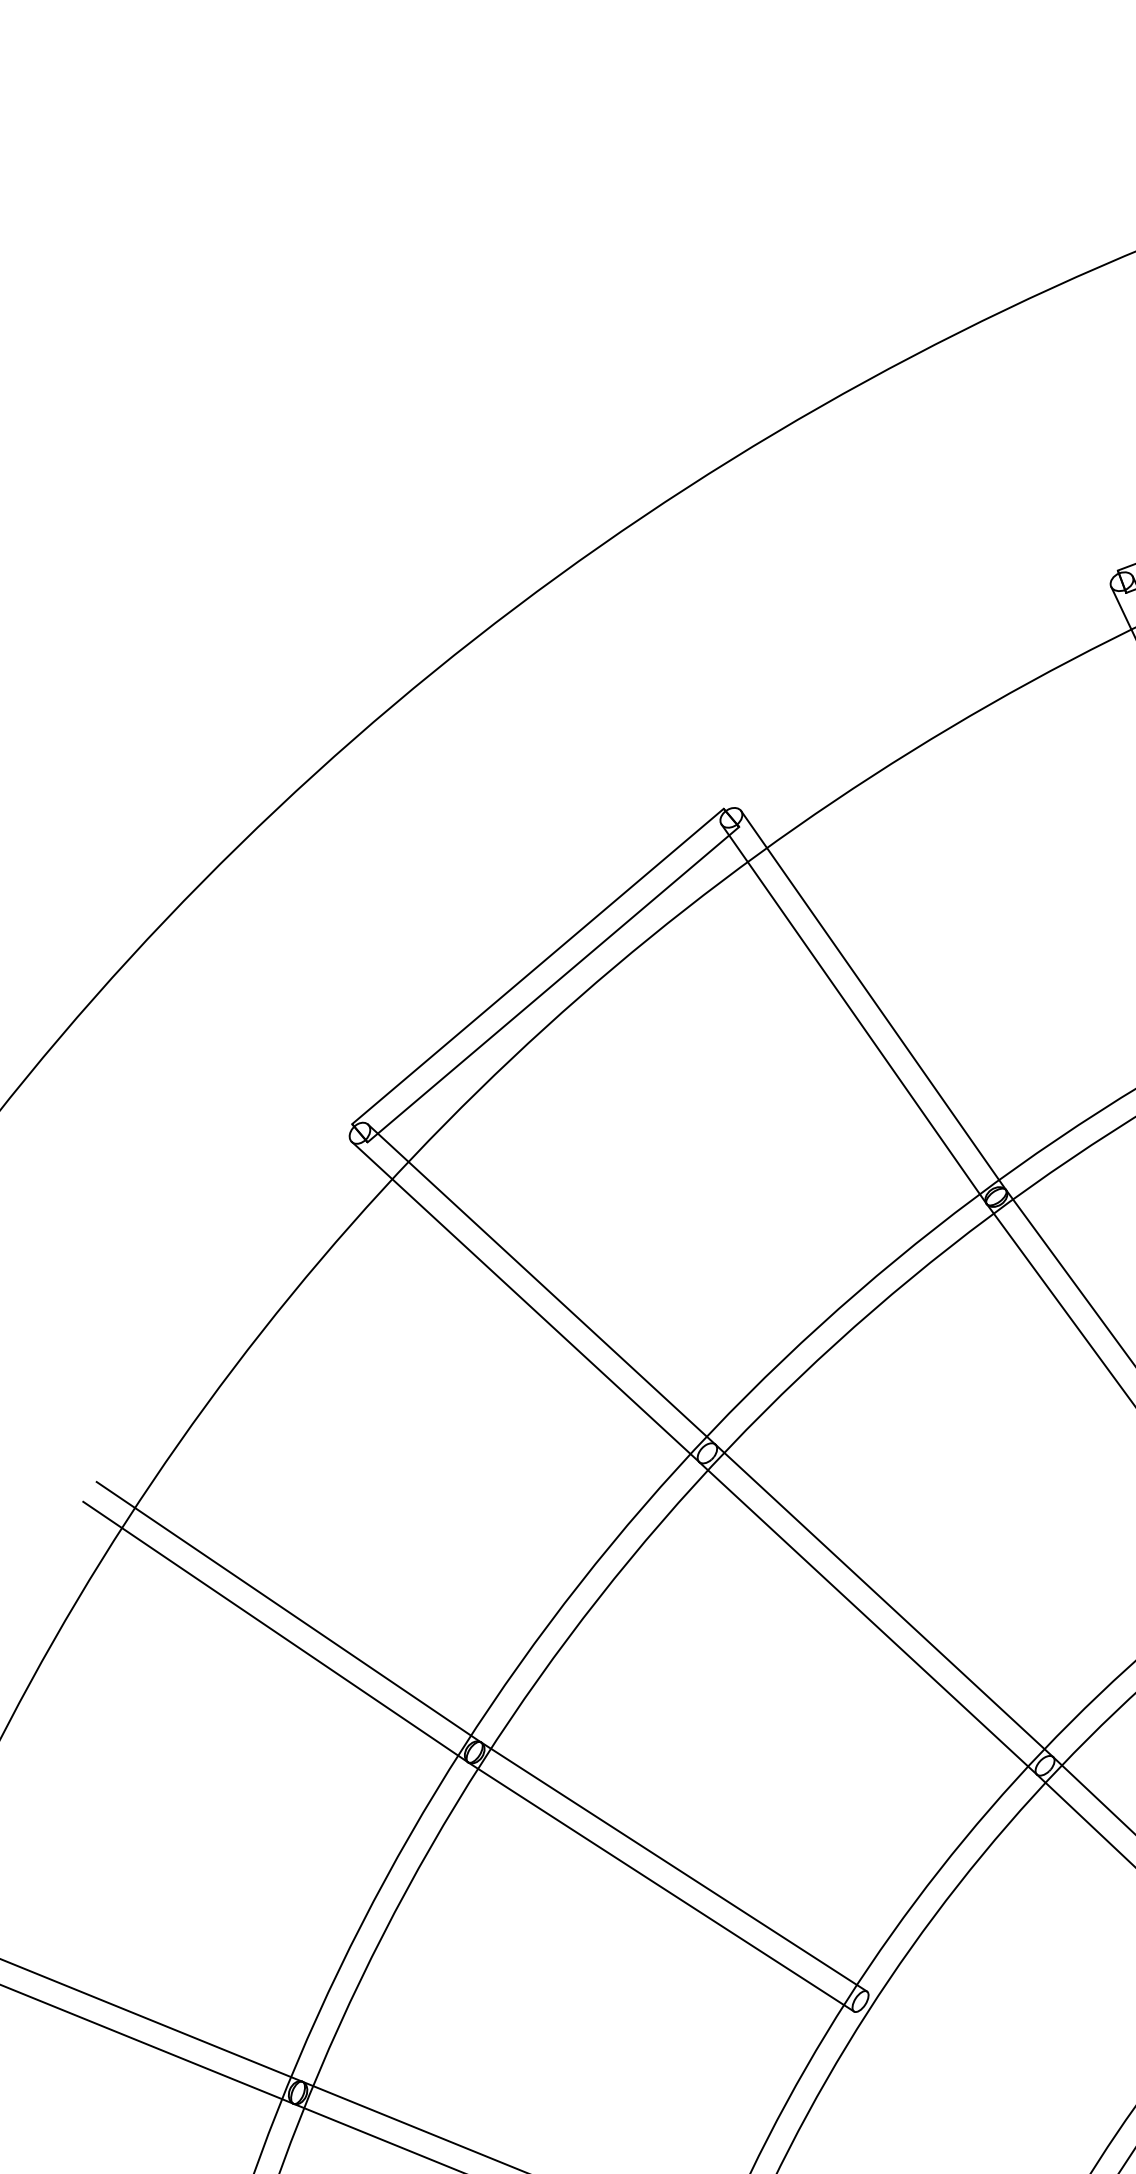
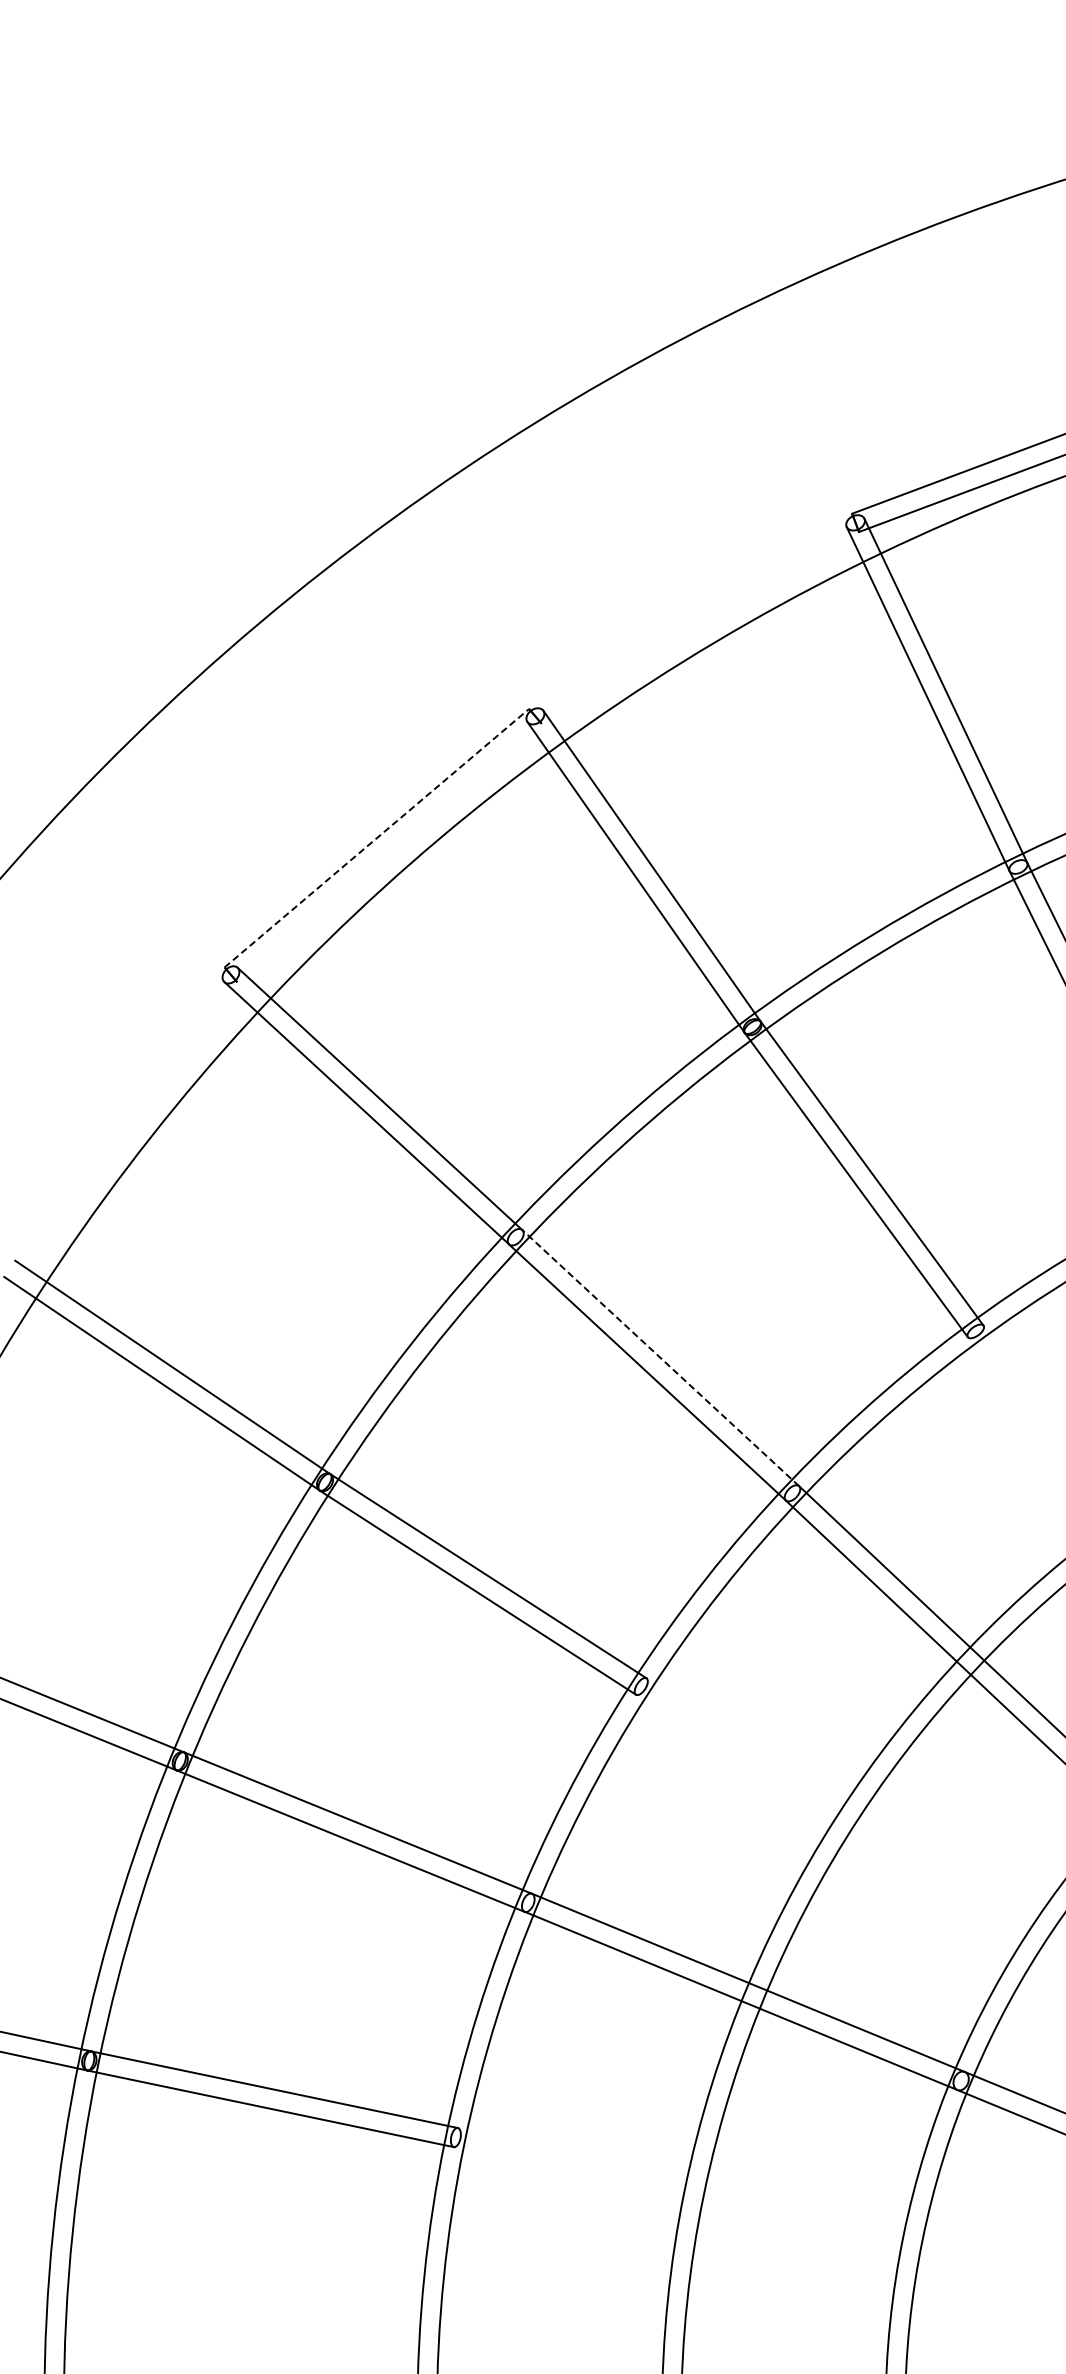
line: (537, 966) -> (376, 838), solid -> dashed
line: (553, 983) -> (389, 852), removed
line: (884, 1601) -> (660, 1358), solid -> dashed

